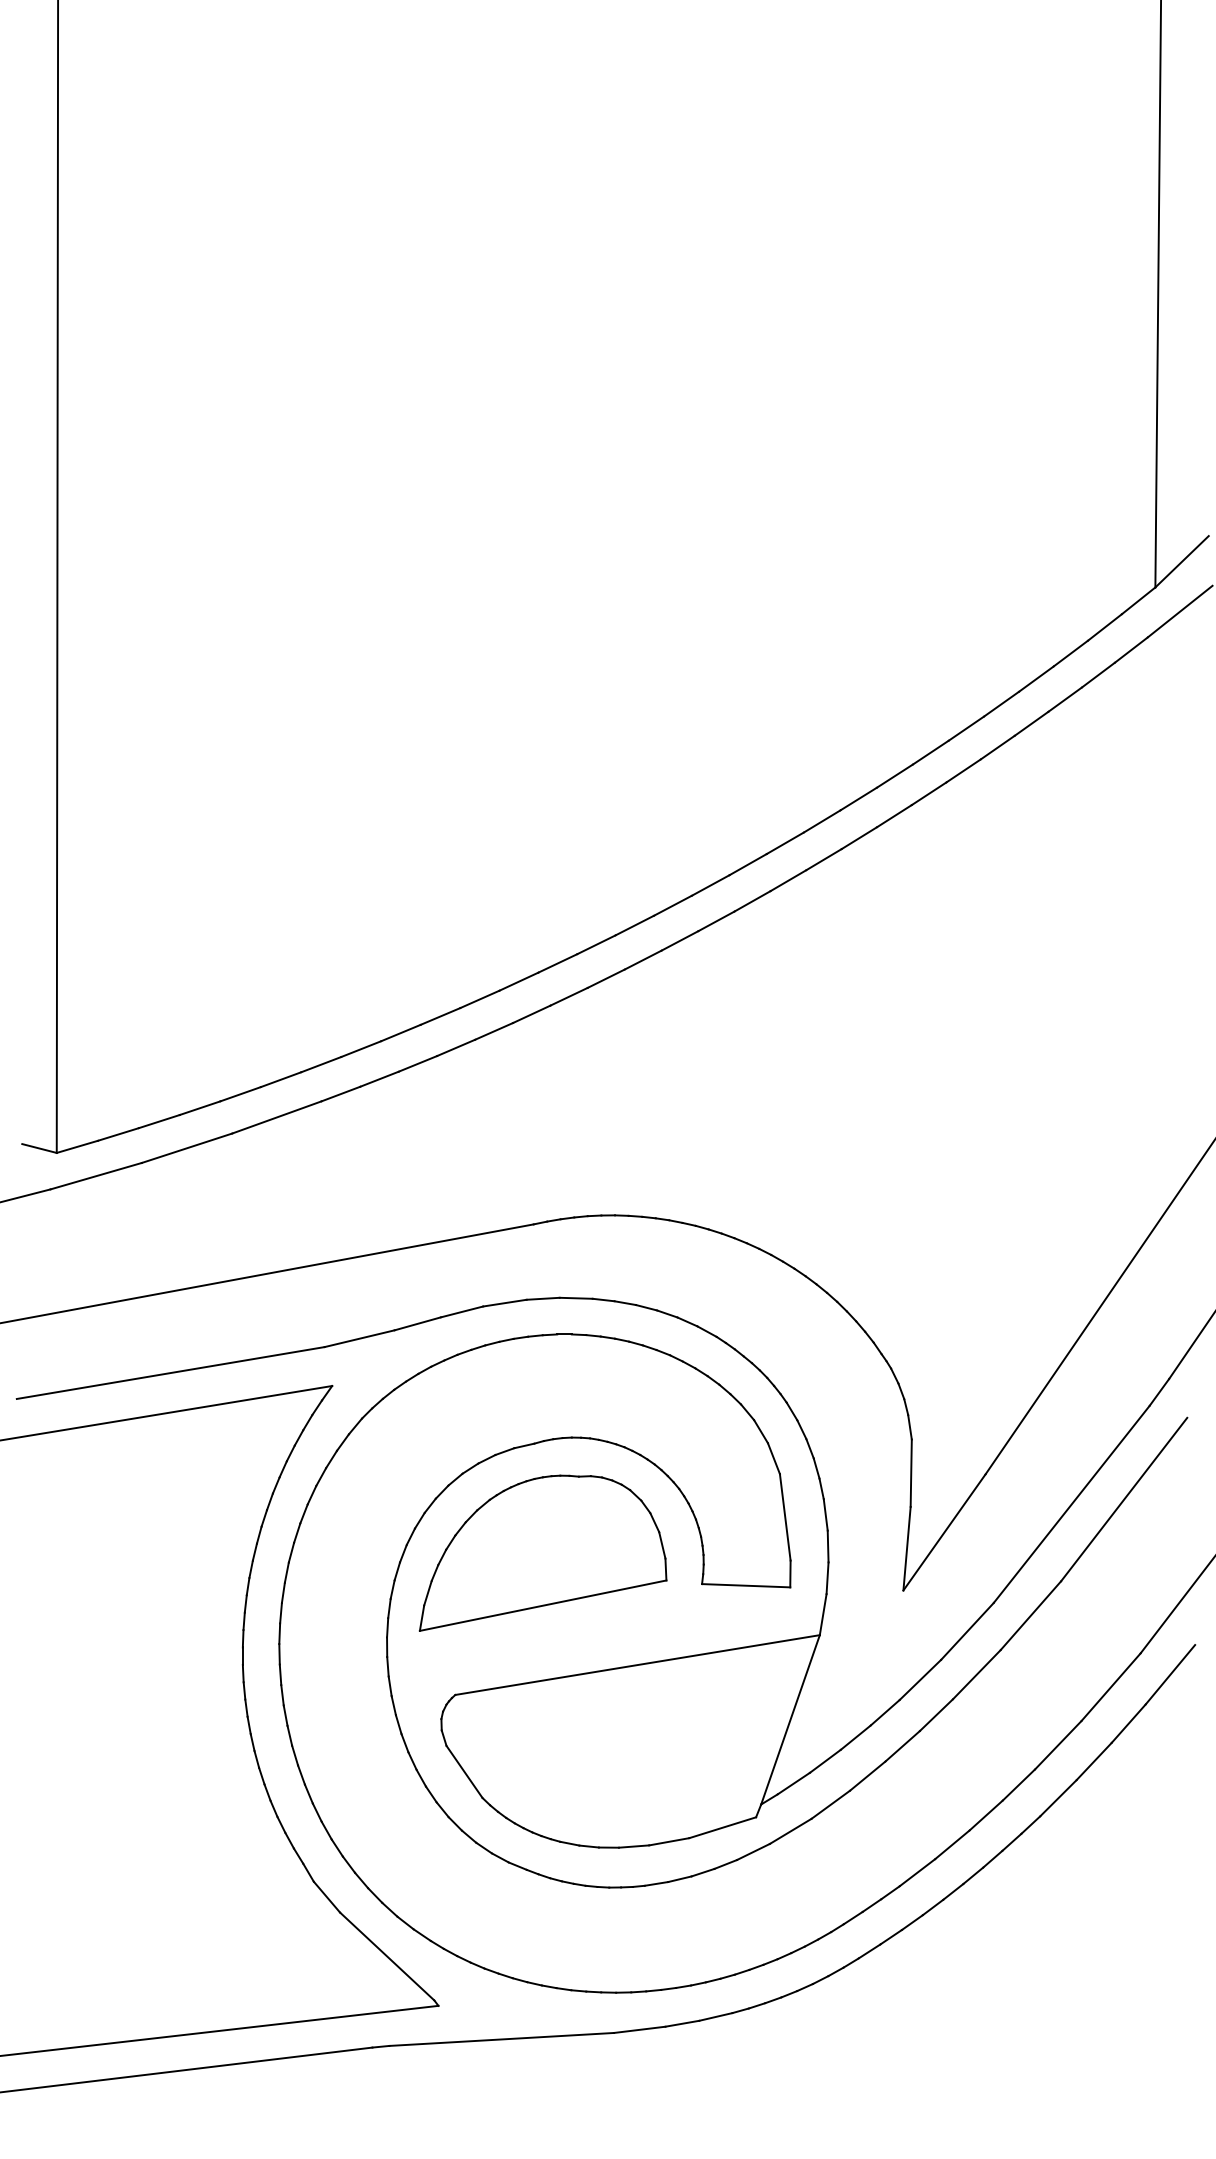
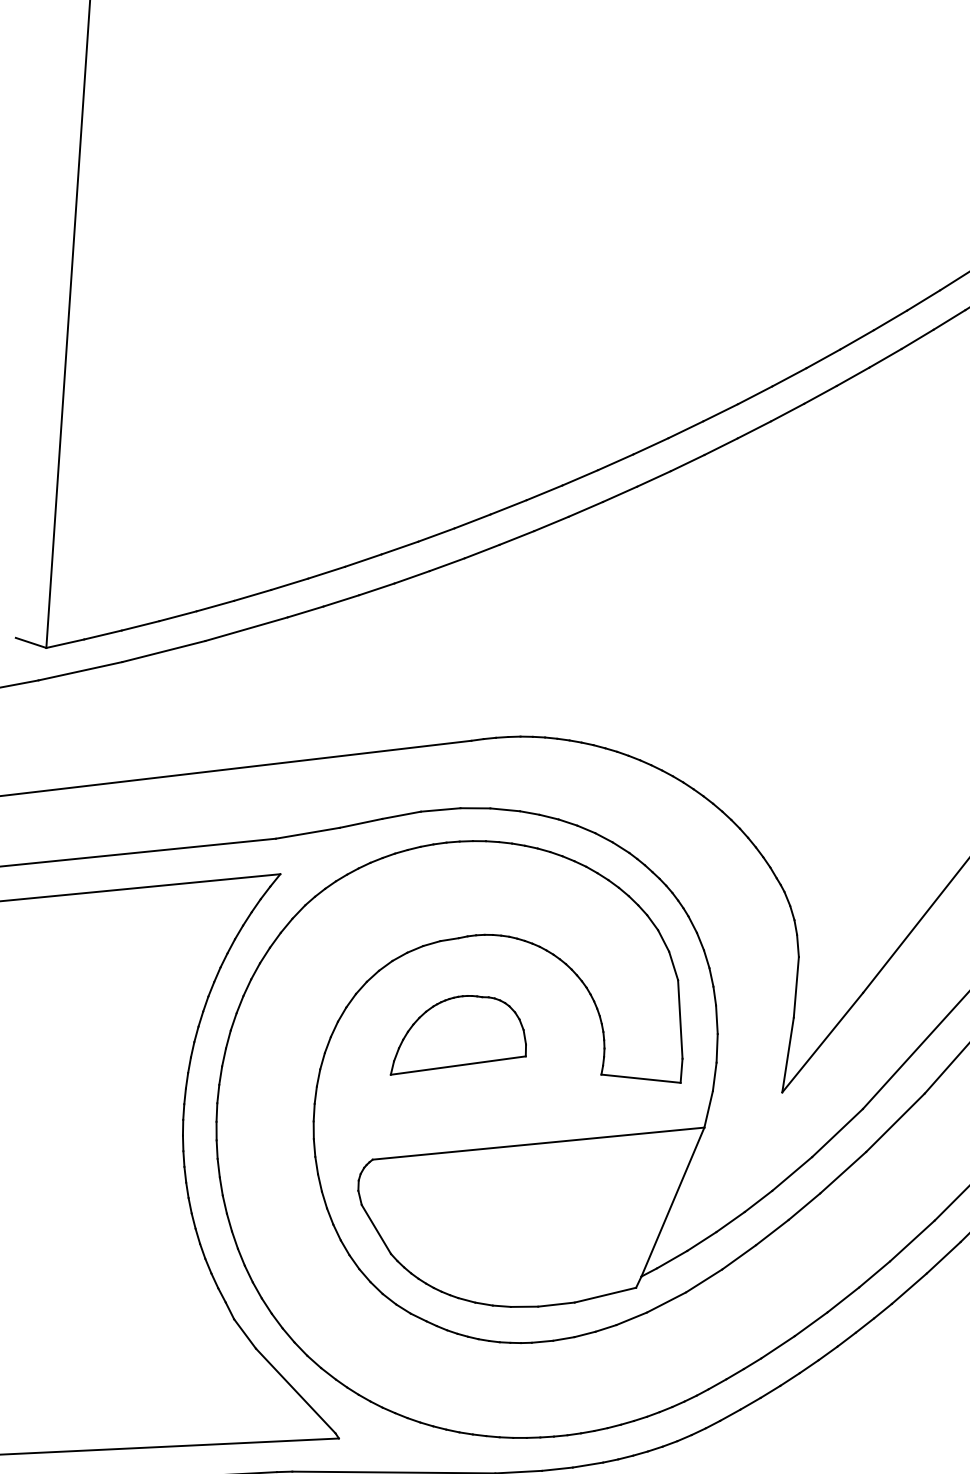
part: (542, 1552) -> (459, 1036), size x0.6

